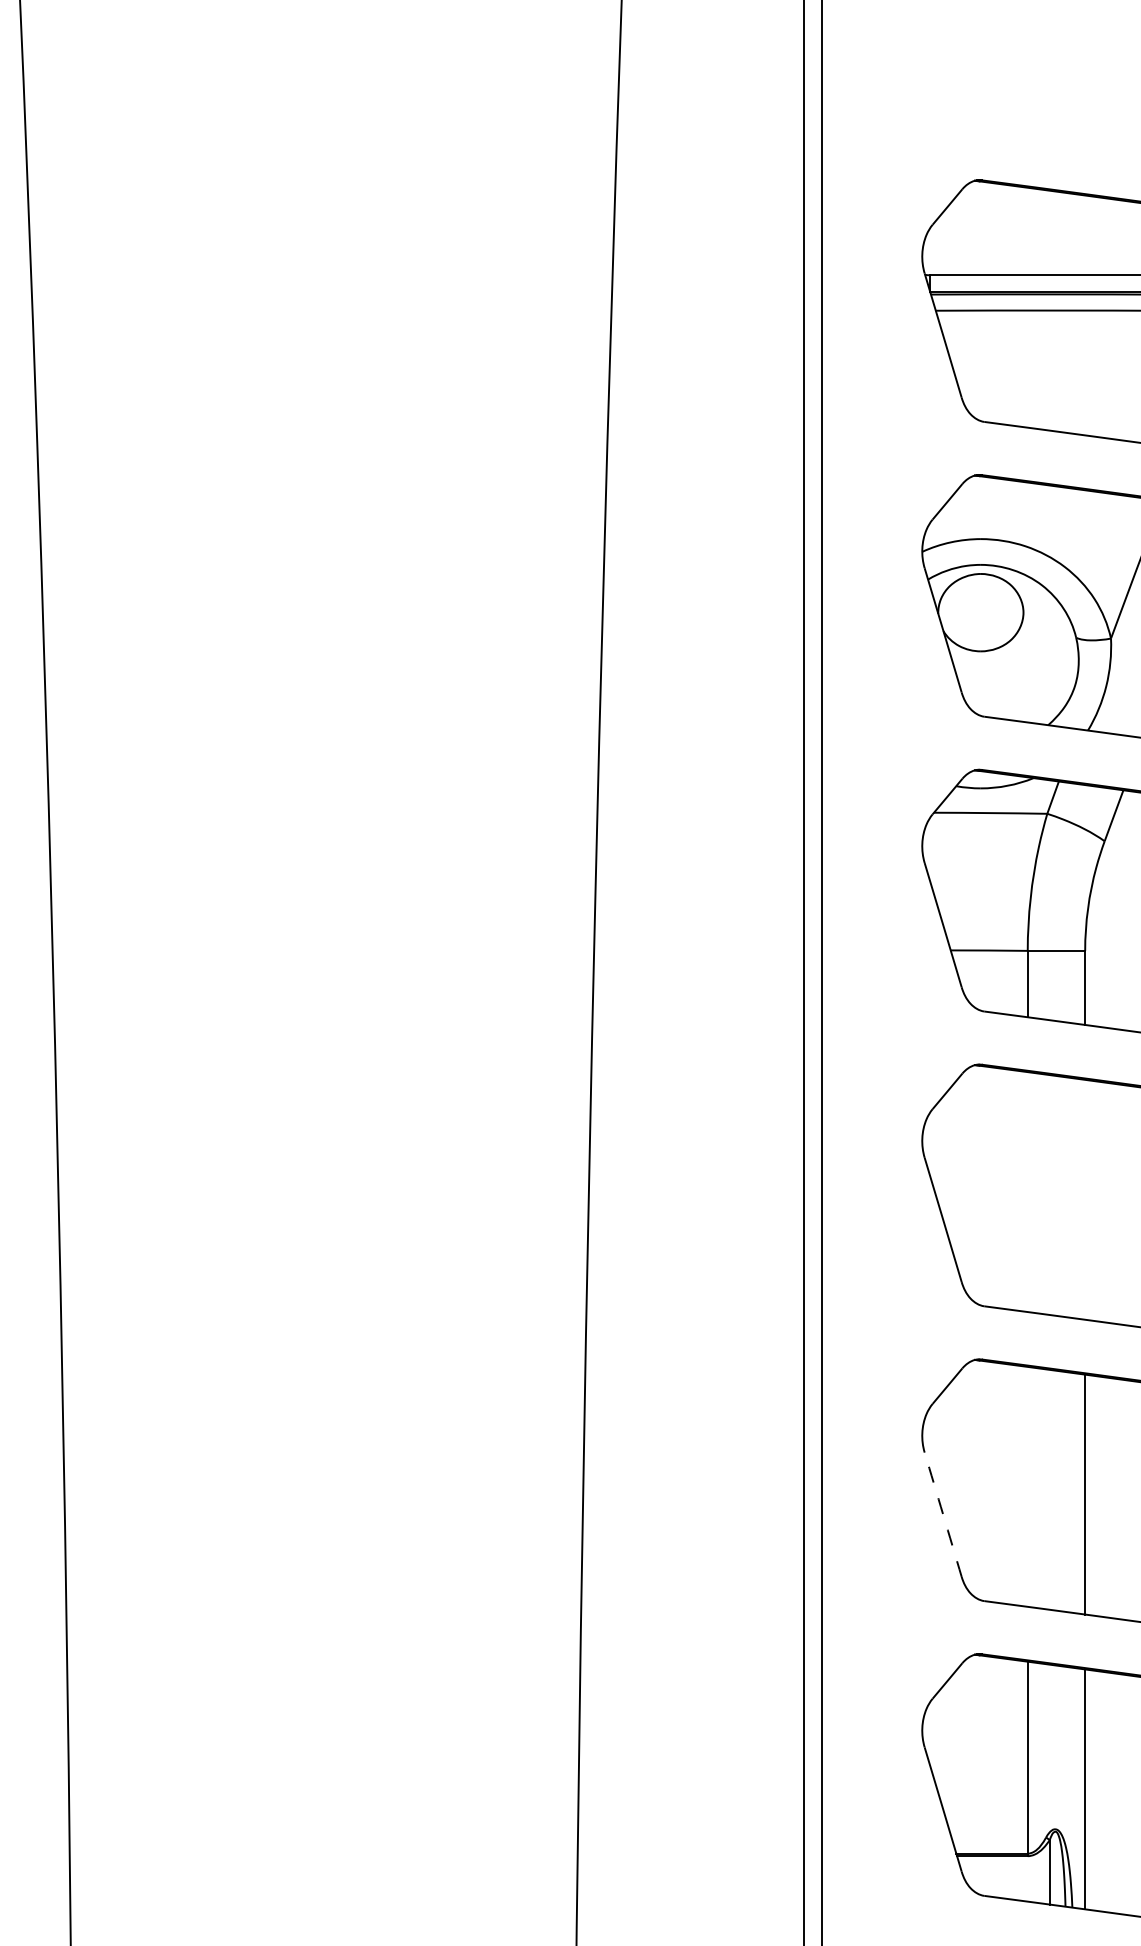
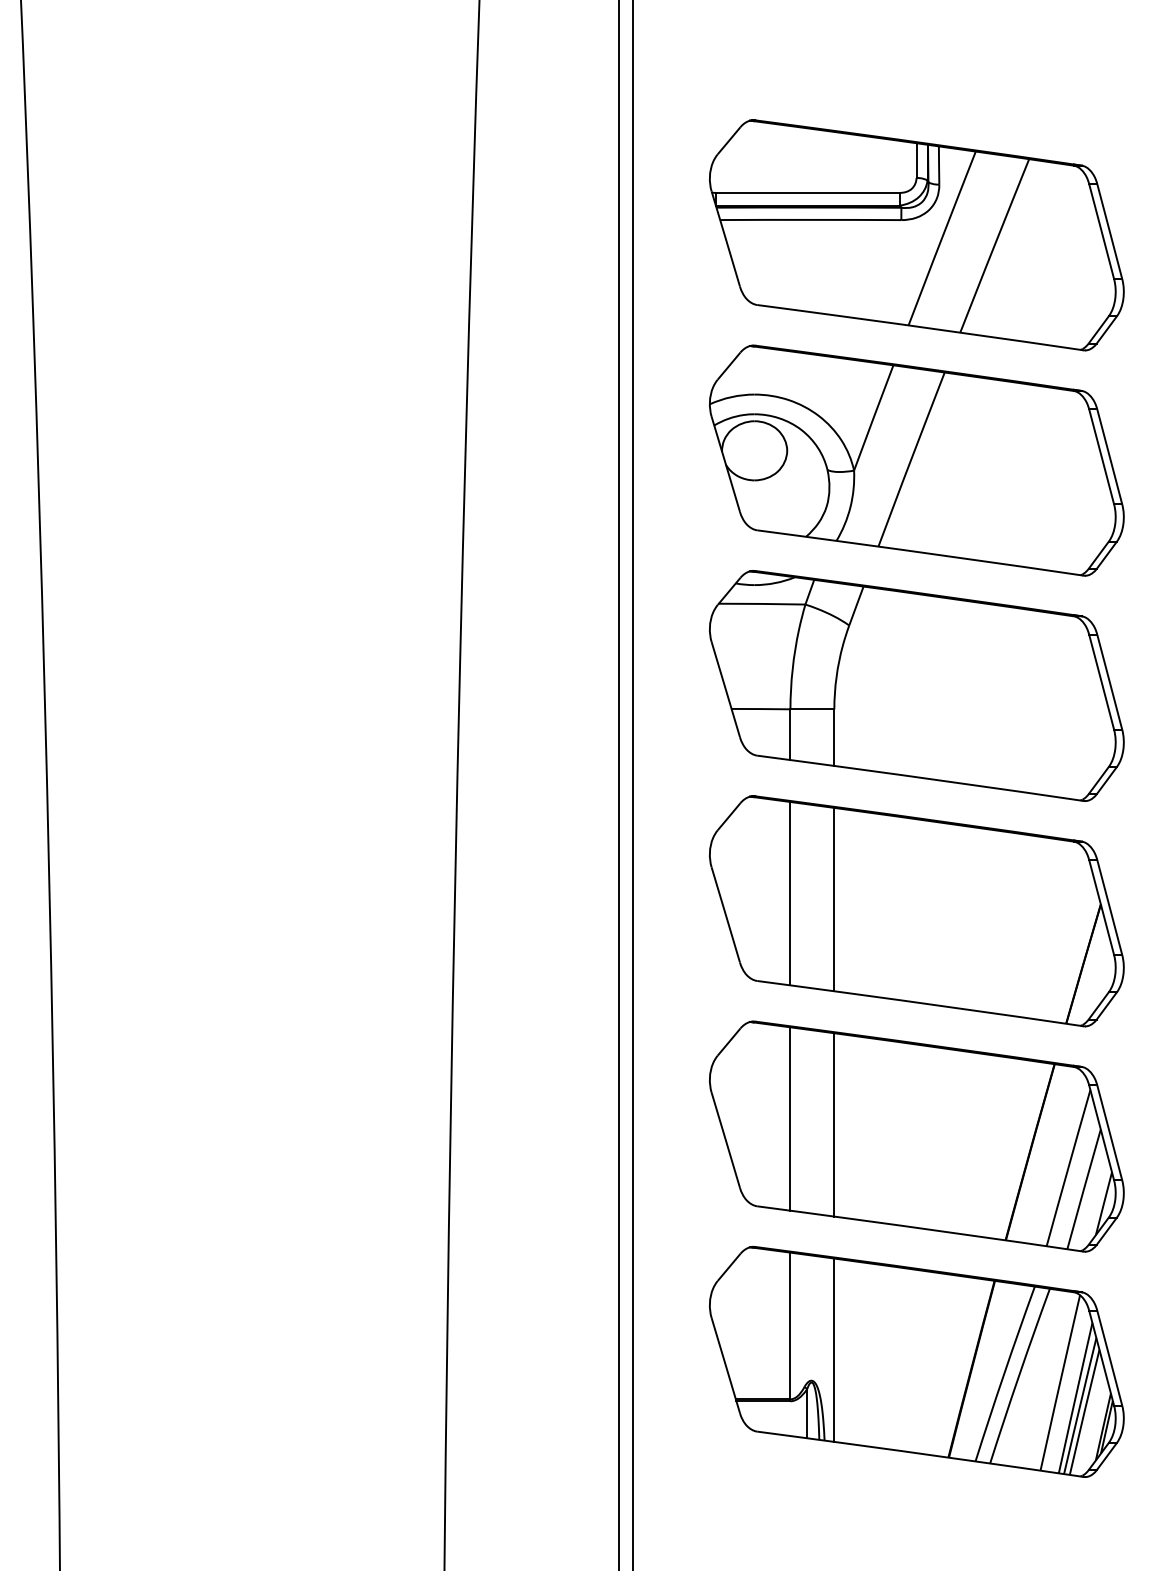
line: (1027, 1191) -> (790, 893), added
line: (1085, 1199) -> (834, 899), added
line: (1027, 1486) -> (790, 1118), added
arc: (942, 1514) -> (725, 1140), dashed -> solid

